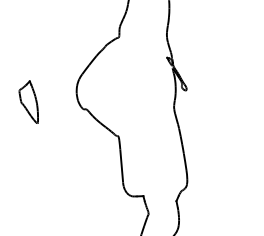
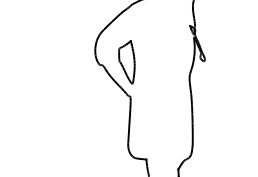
part: (28, 101) -> (126, 60), moved

